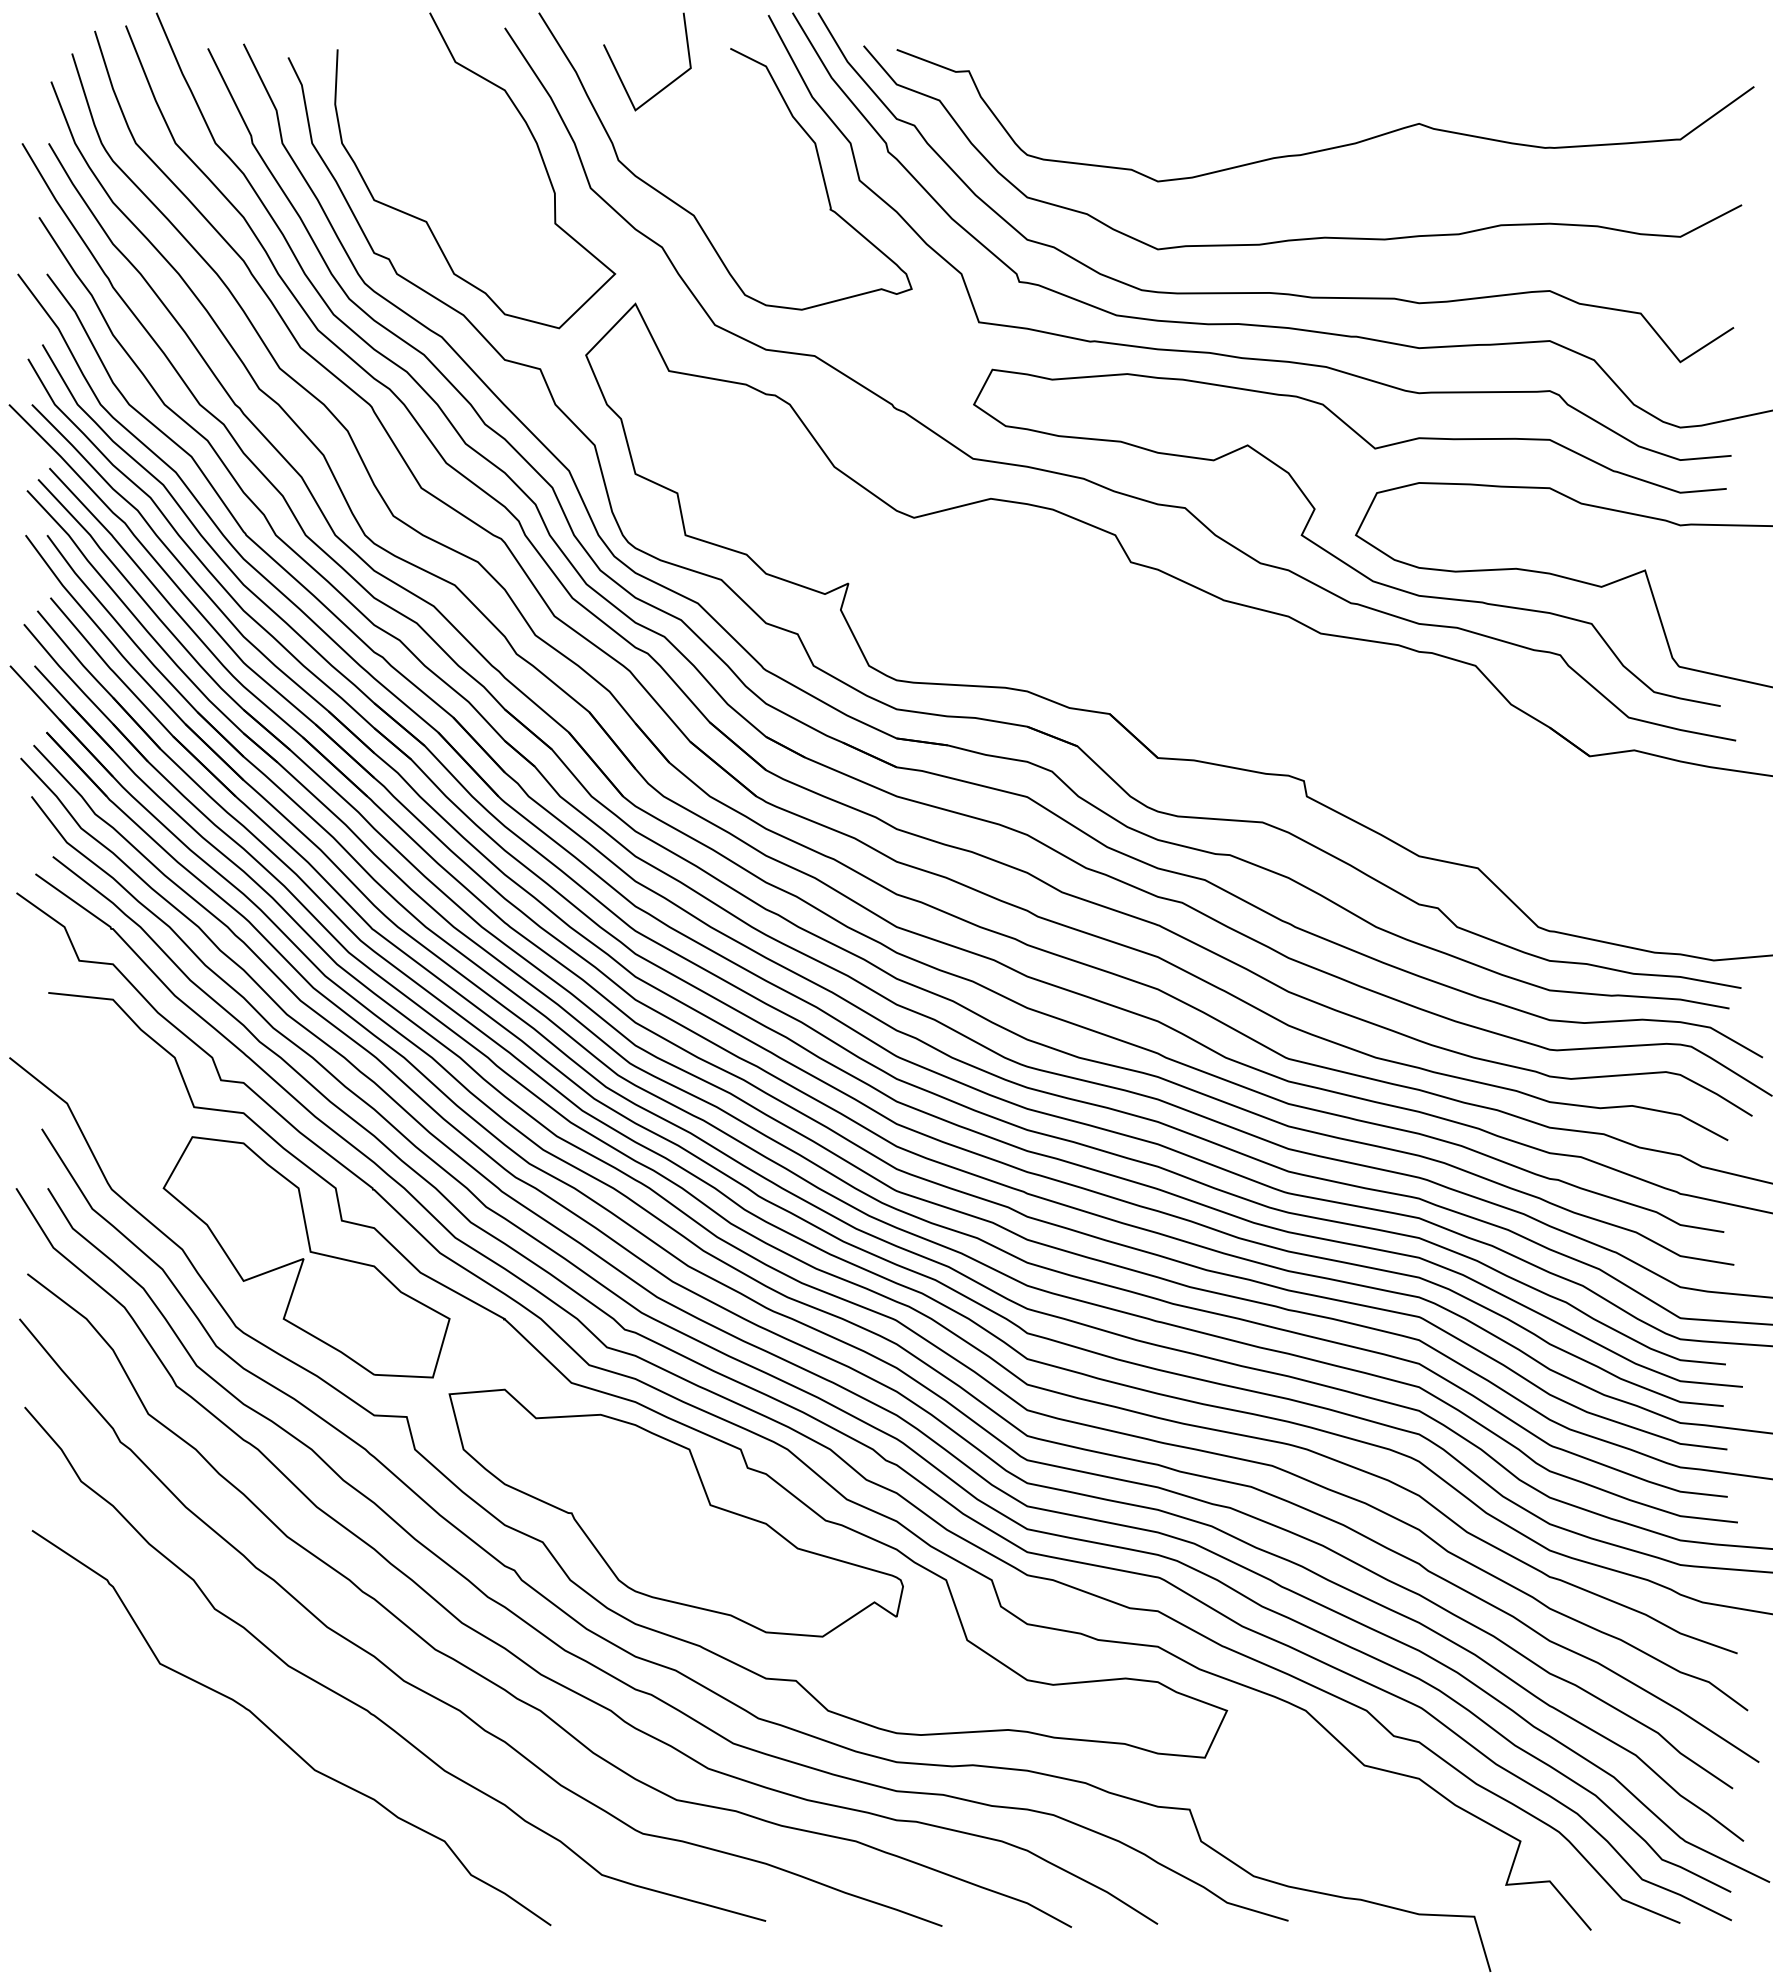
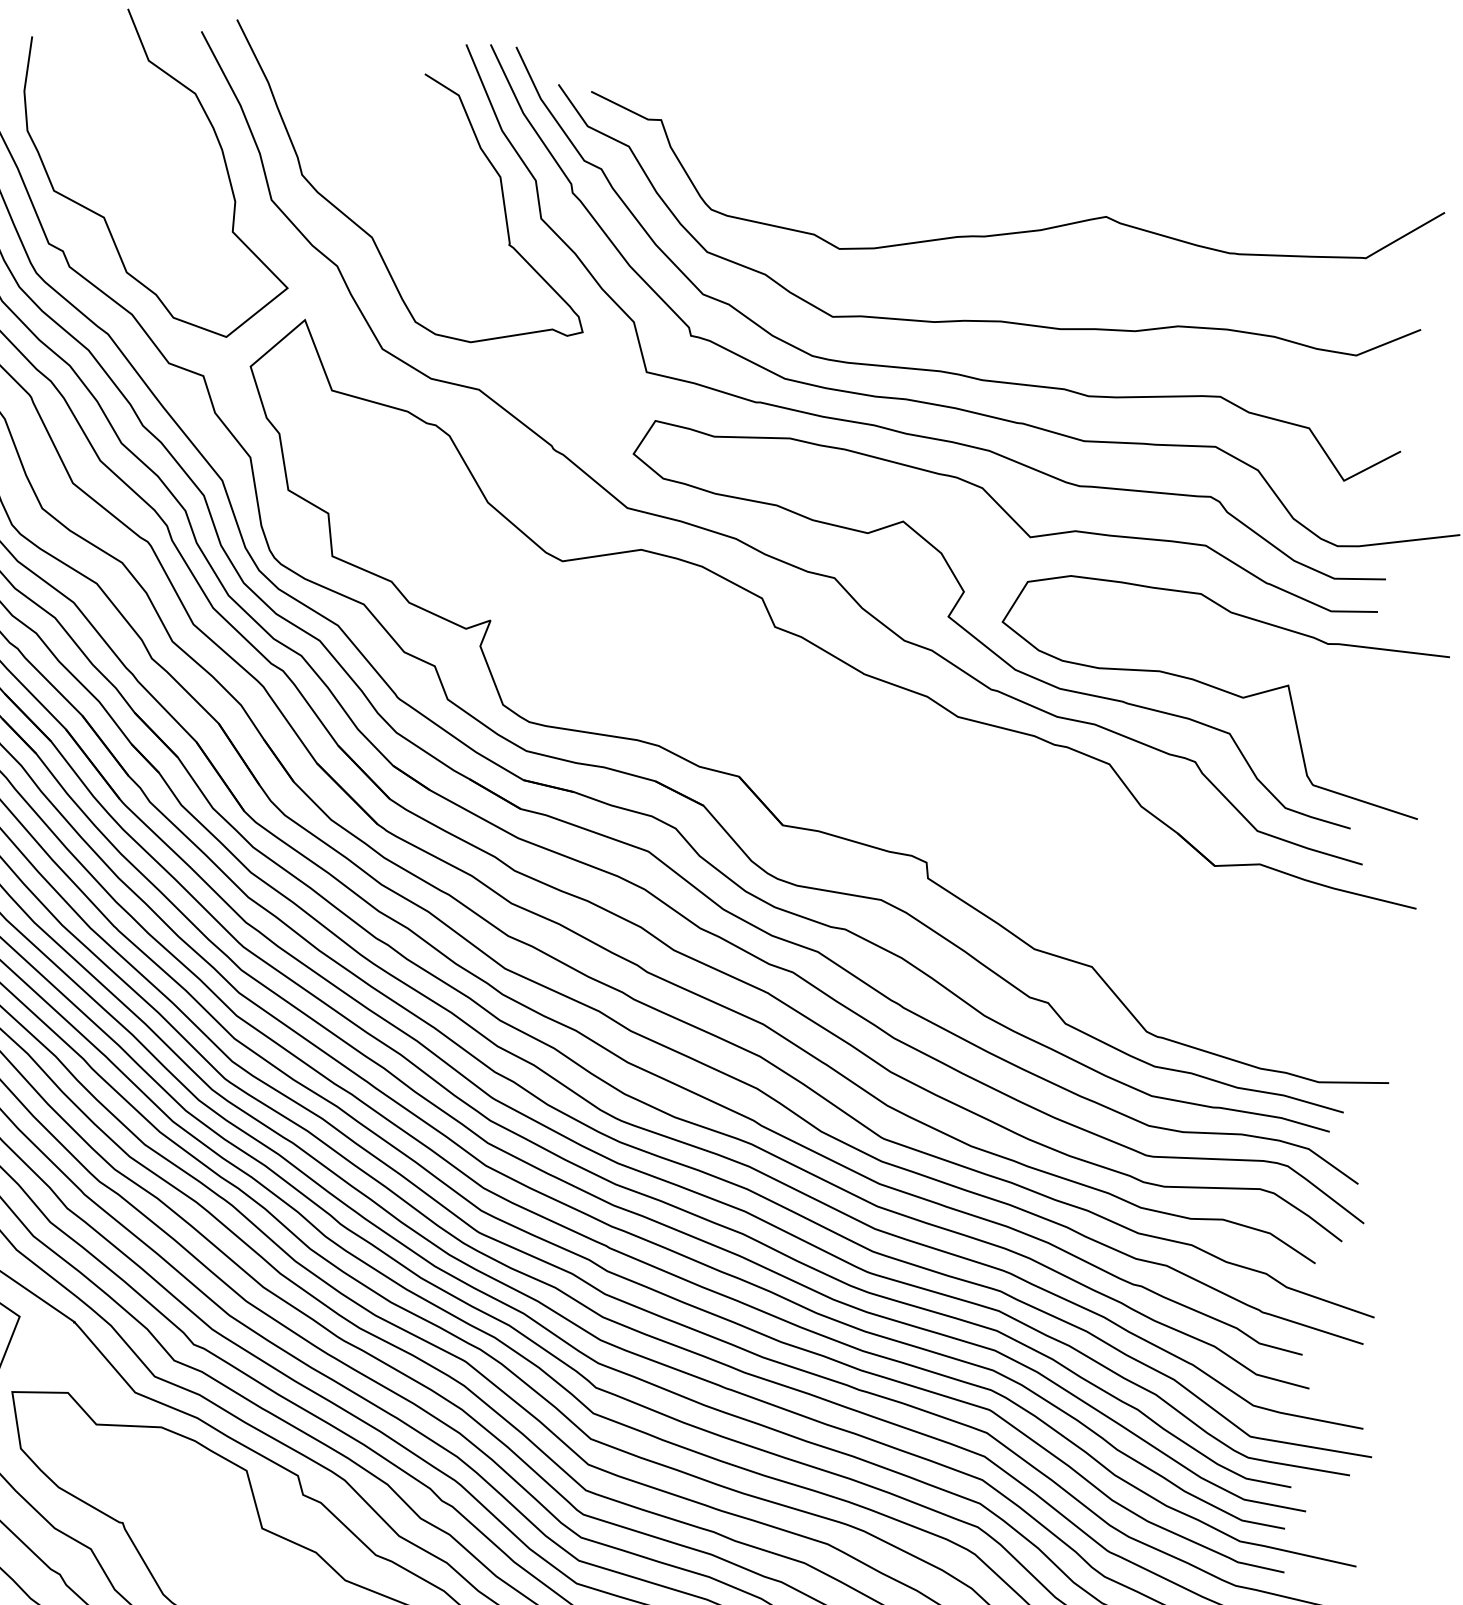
line: (667, 84) -> (358, 103), removed

